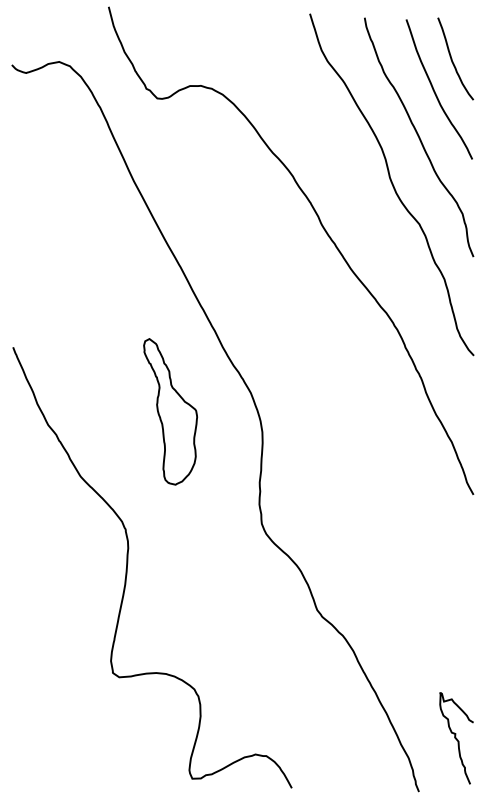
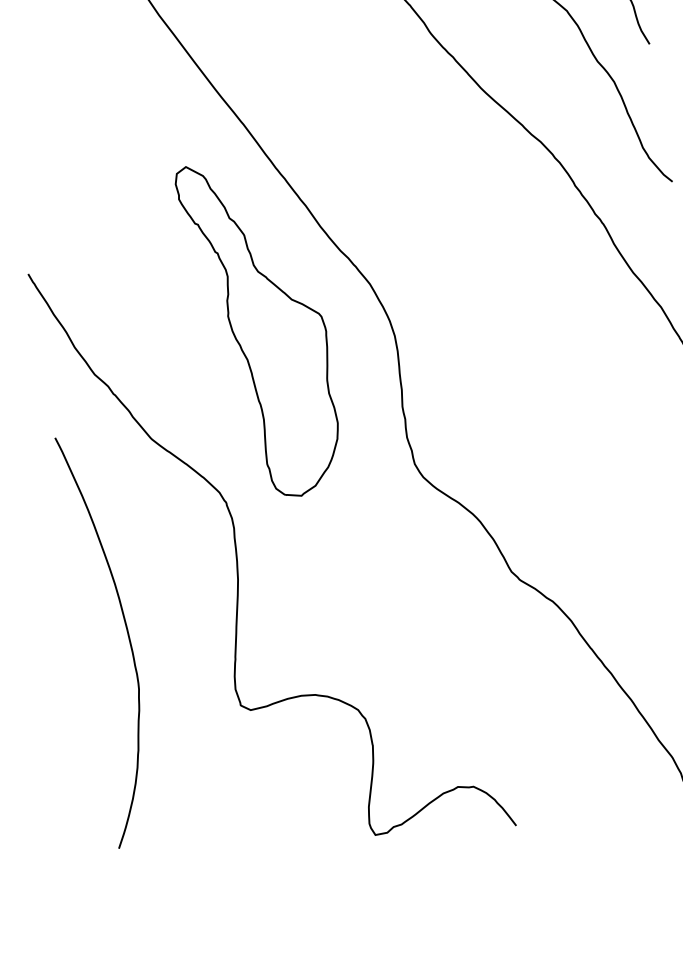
part: (170, 411) -> (262, 328), size x1.67
curve: (41, 611) -> (127, 635), added

